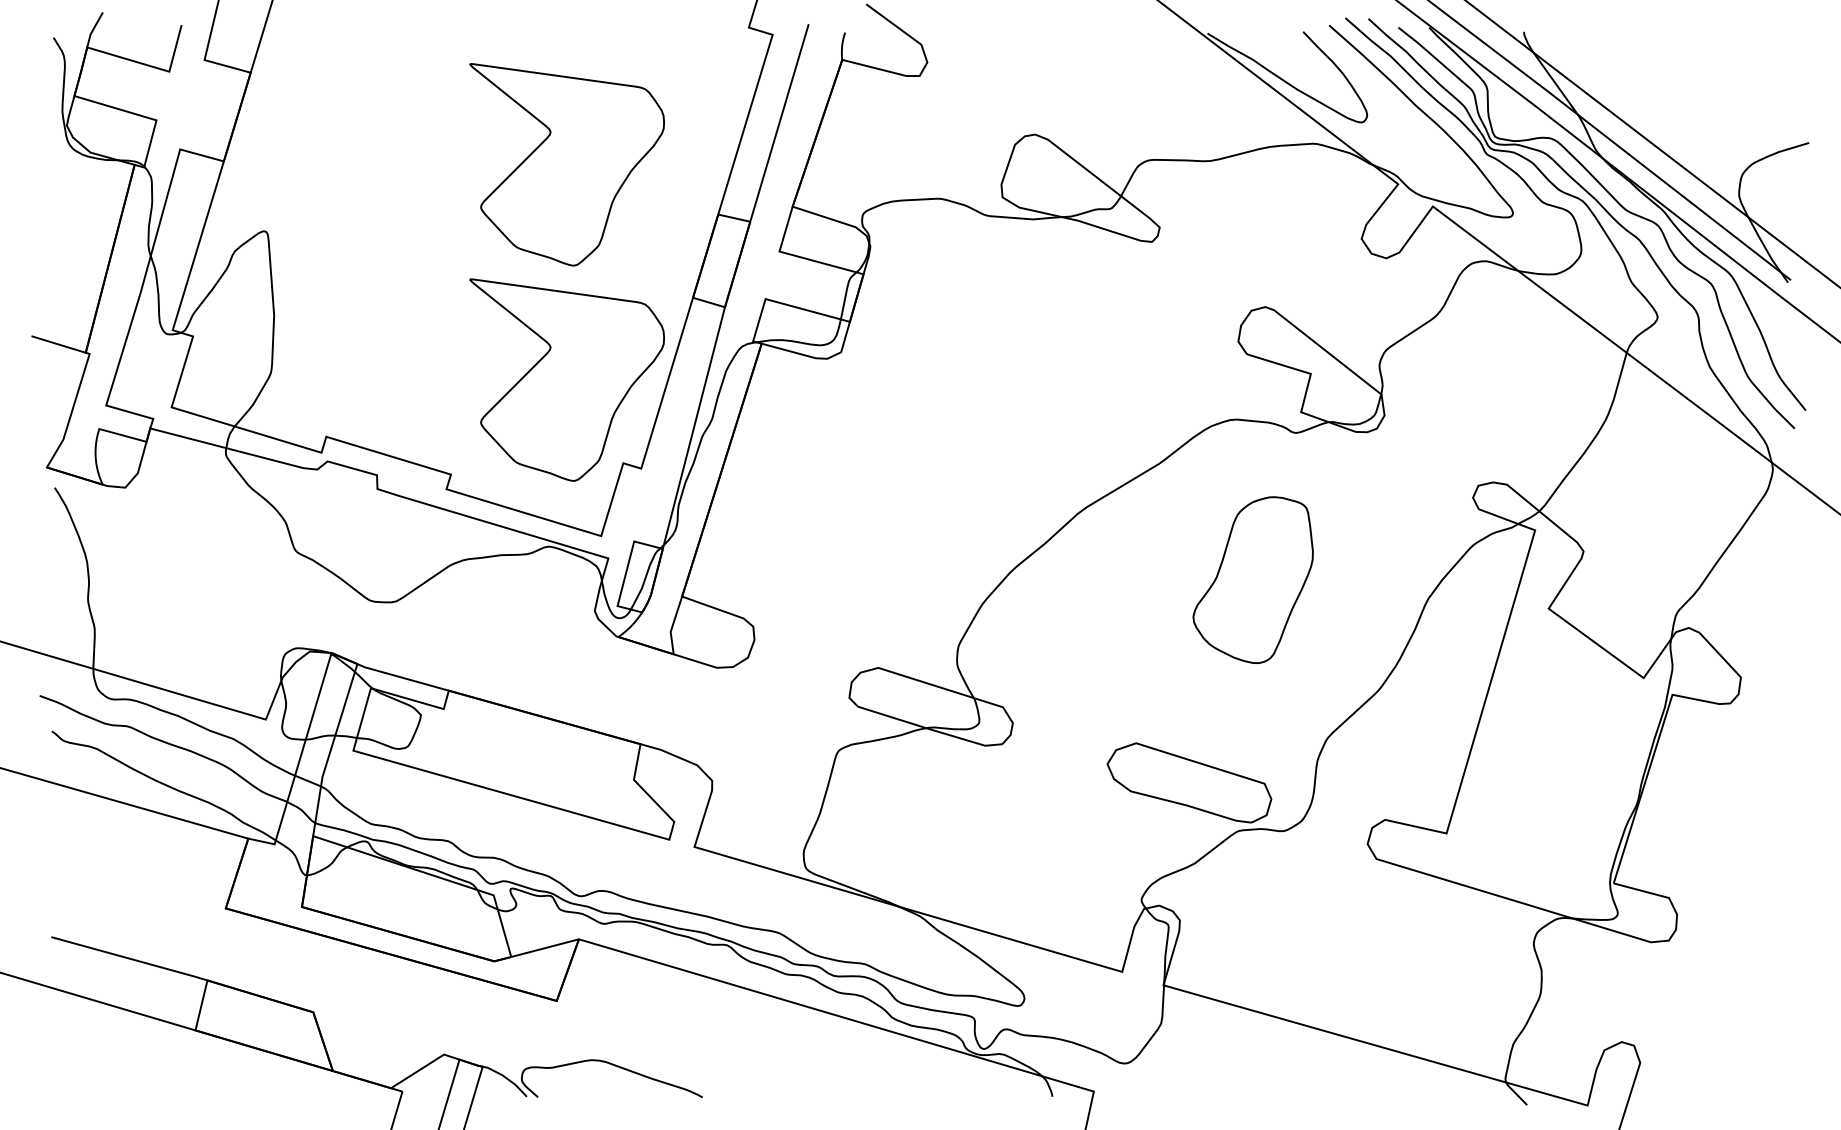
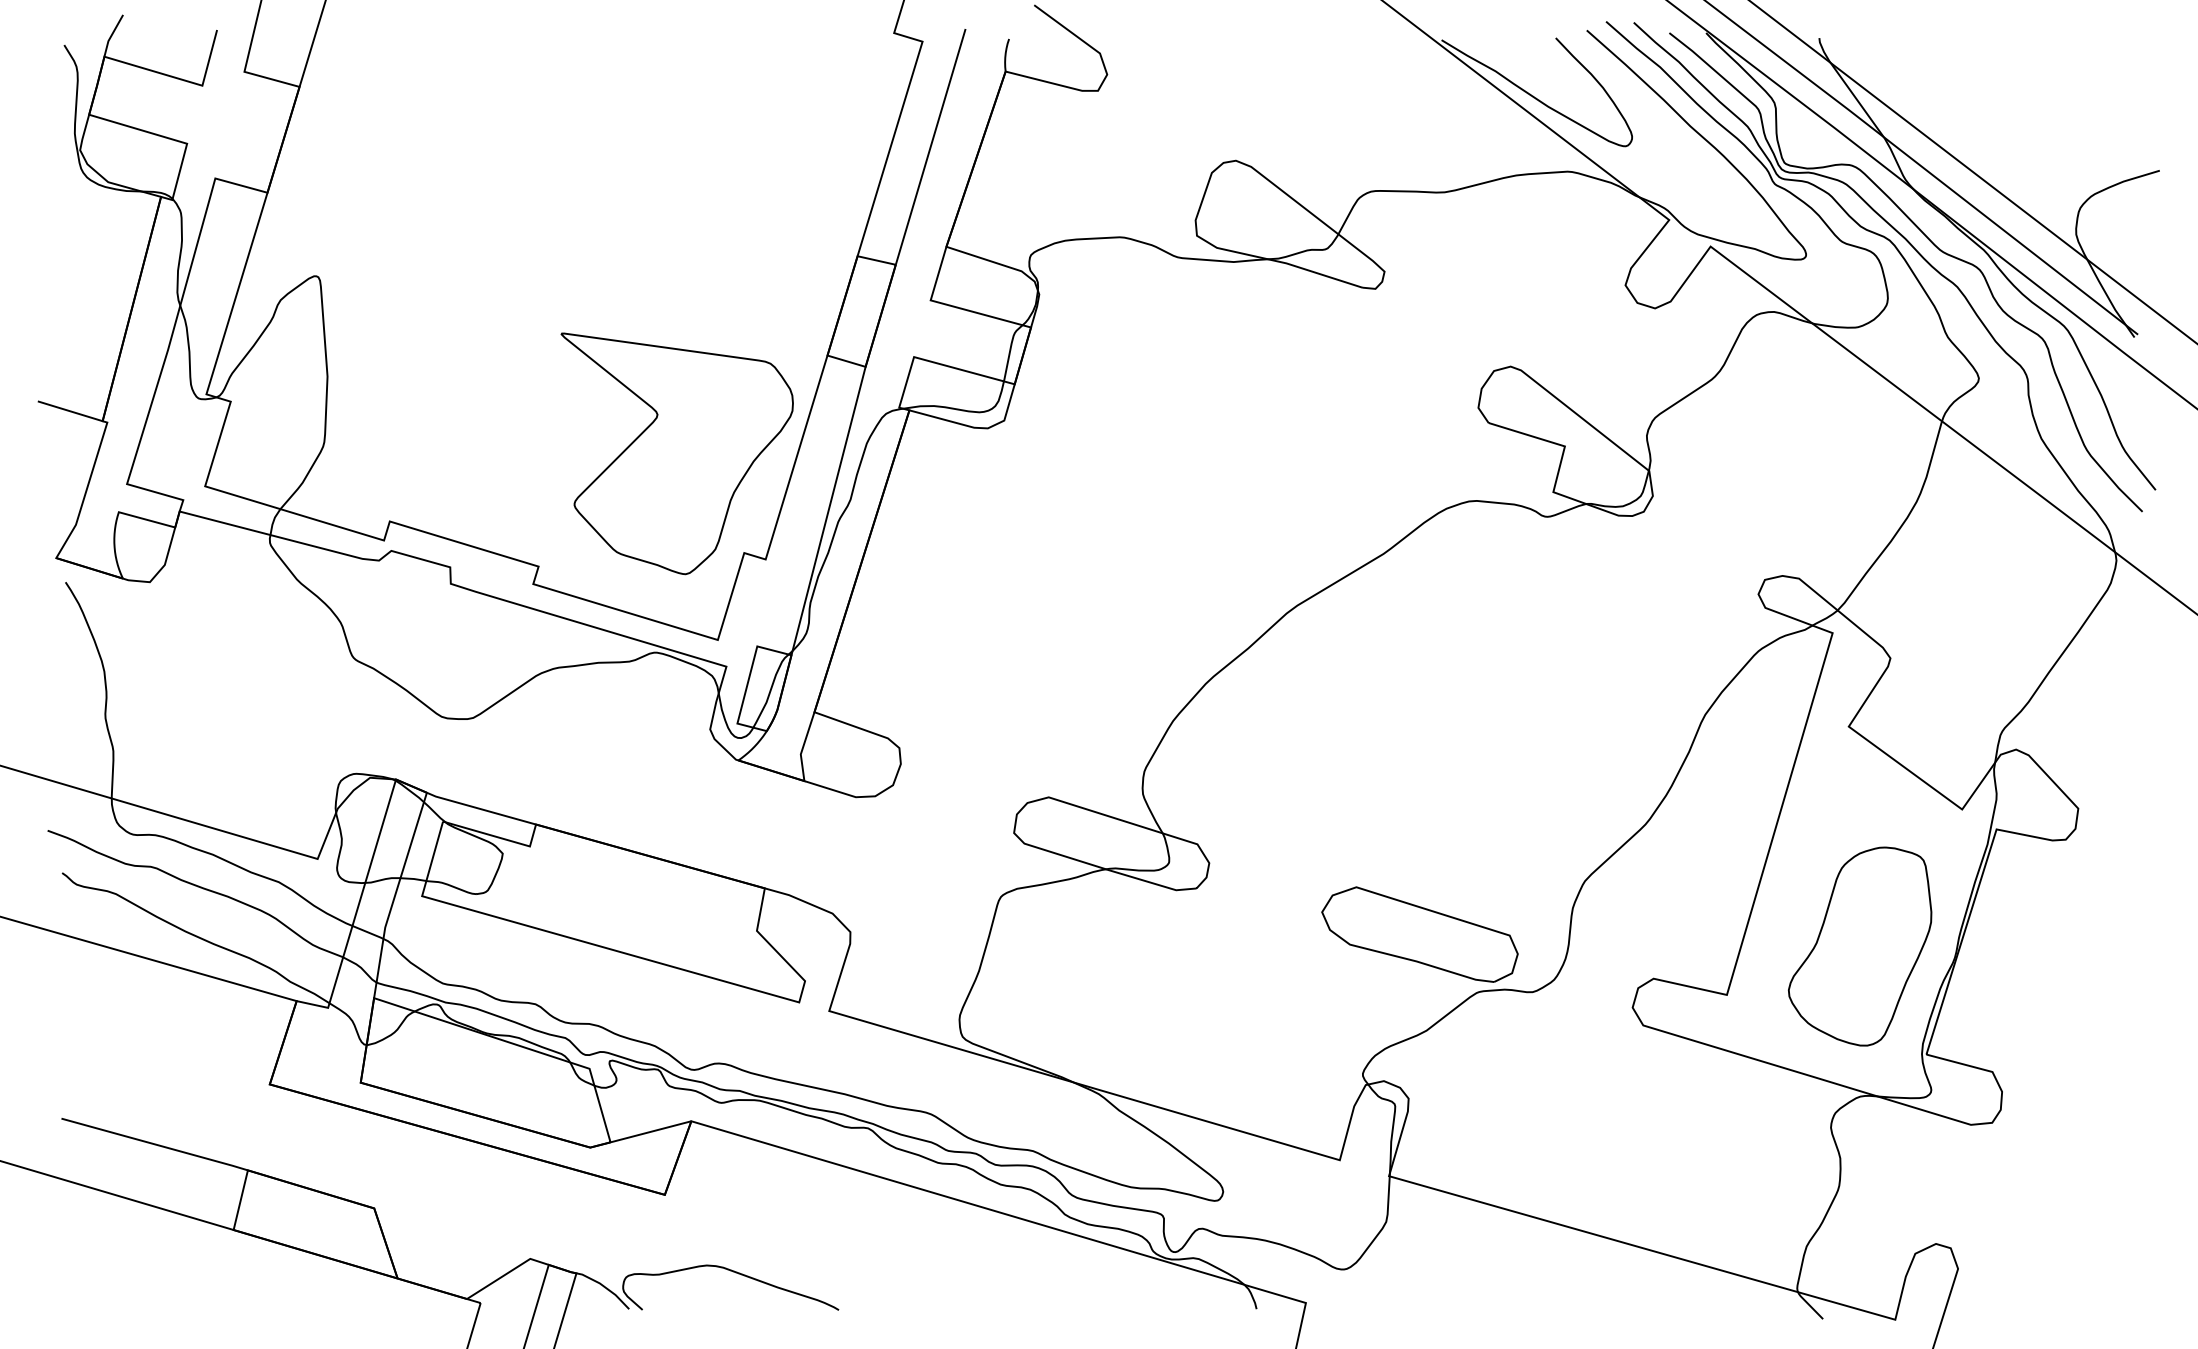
part: (566, 164) -> (676, 196), removed
part: (1253, 580) -> (1860, 946), moved

